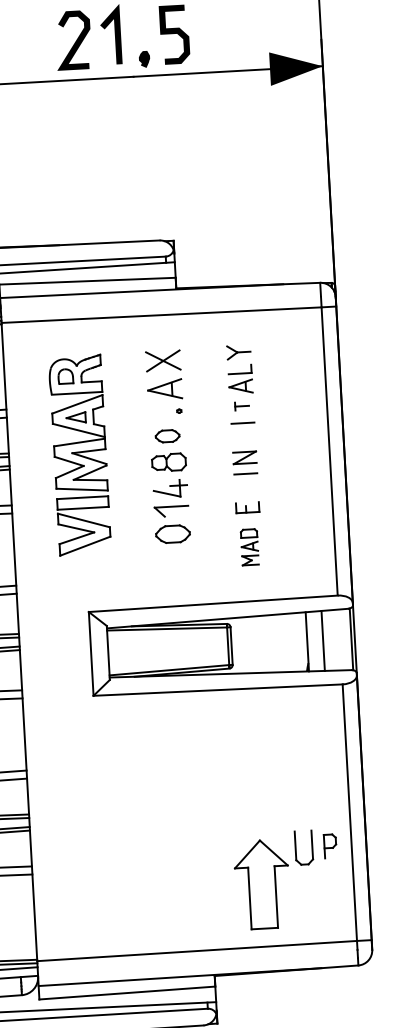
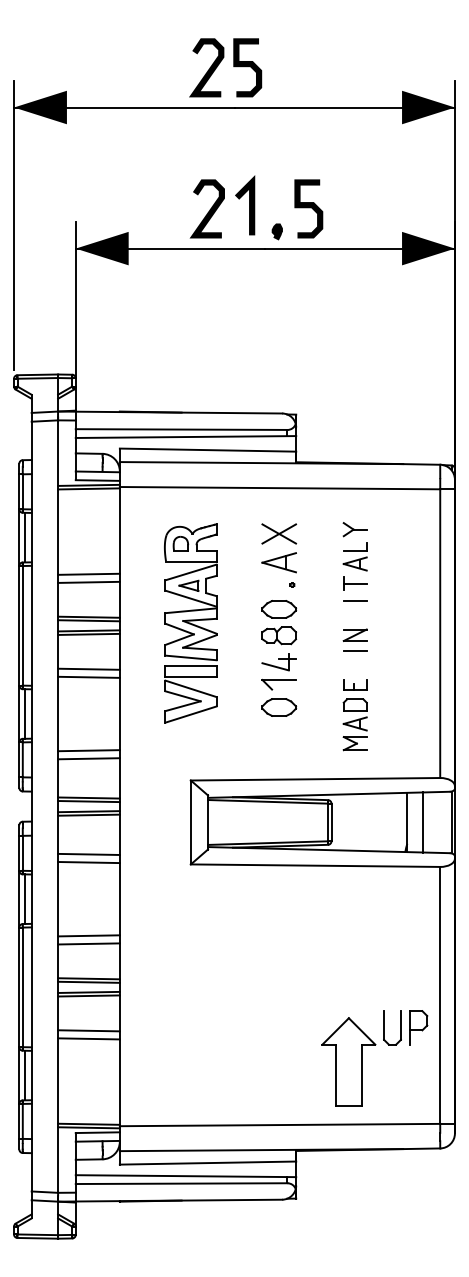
part: (242, 406) -> (355, 583), size x1.67
part: (167, 436) -> (279, 609), size x1.43
part: (249, 546) -> (354, 724), size x1.43
part: (329, 845) -> (418, 1027), size x1.43

